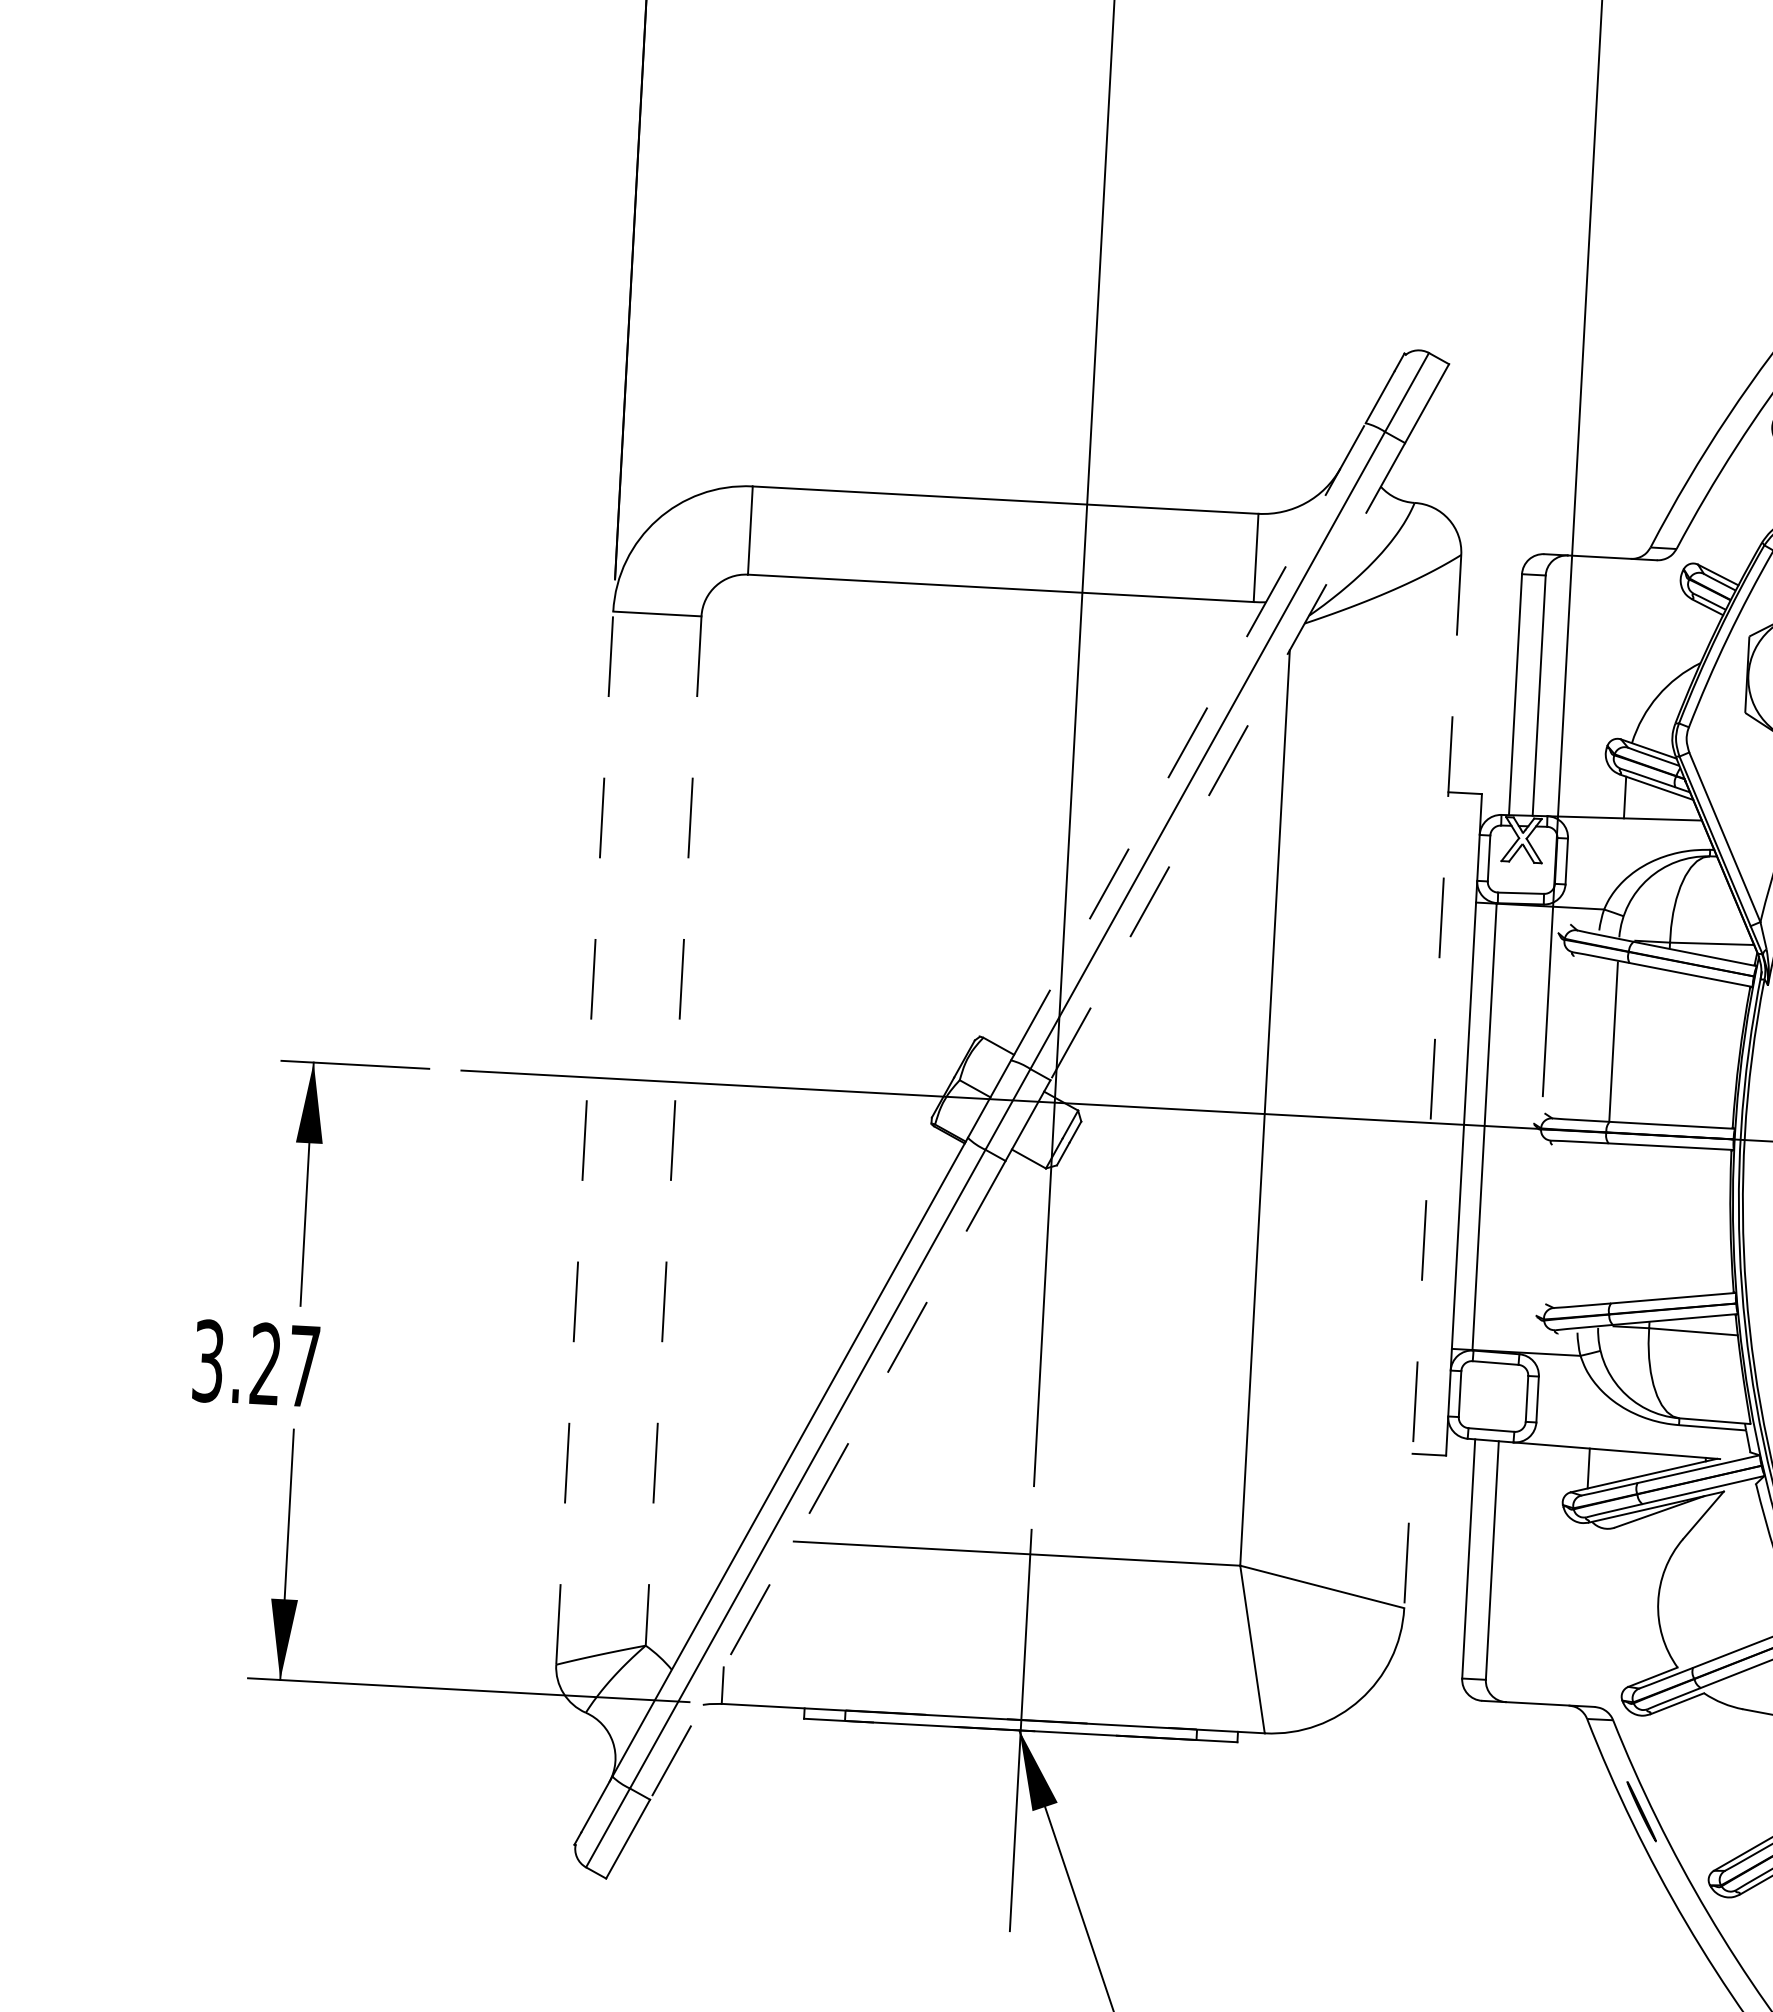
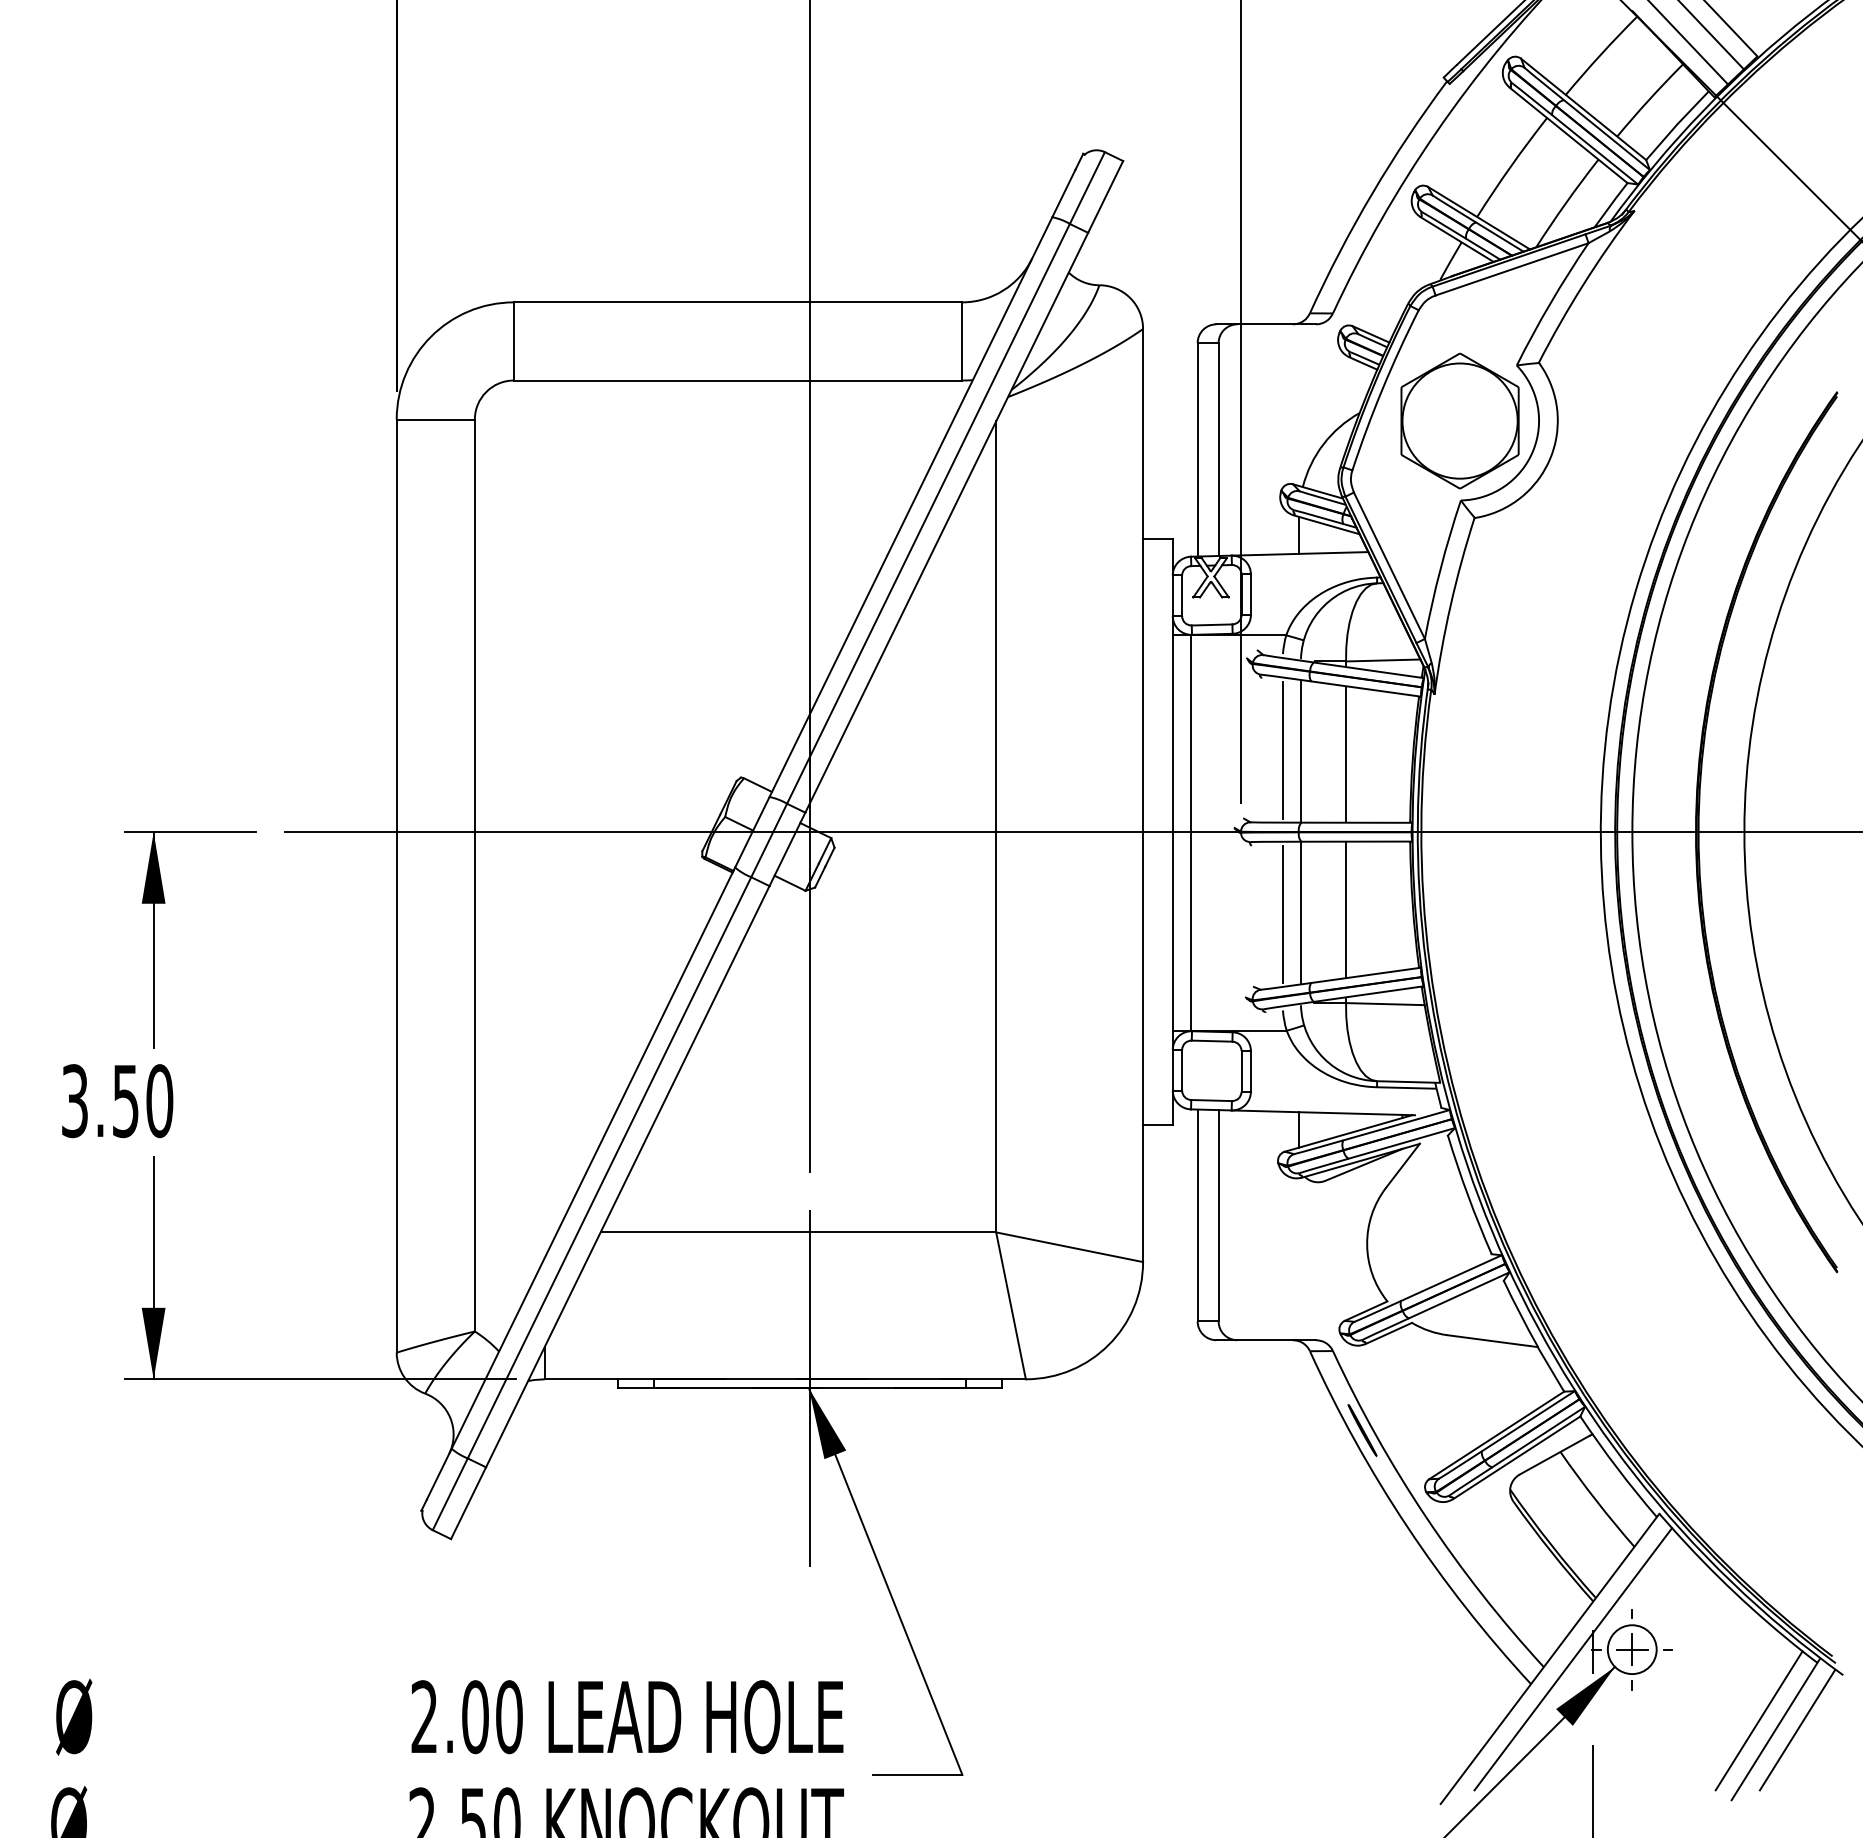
line: (1187, 742) -> (910, 507), dashed -> solid
line: (1227, 761) -> (946, 522), dashed -> solid
line: (1592, 1038) -> (1282, 749), added
line: (1664, 1047) -> (1346, 754), added
line: (1433, 1081) -> (1143, 795), dashed -> solid
line: (673, 1130) -> (474, 875), dashed -> solid
line: (584, 1138) -> (396, 886), dashed -> solid
line: (1655, 1222) -> (1346, 909), added
line: (1582, 1223) -> (1282, 913), added
line: (1603, 1223) -> (1300, 912), added
text: (285, 1365) -> (143, 1101), 3.27 -> 3.50
line: (827, 1481) -> (627, 1177), dashed -> solid

